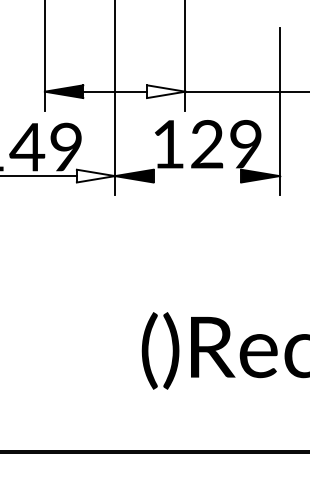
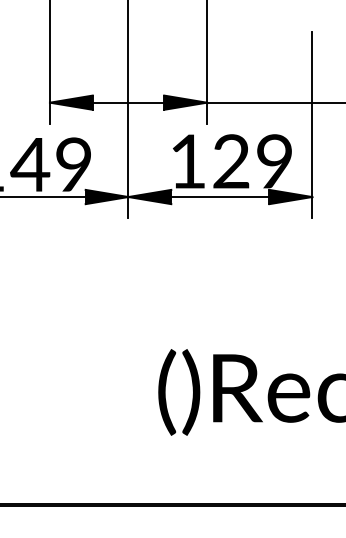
fill: (166, 91) -> (185, 102), added
fill: (95, 175) -> (106, 196), added
line: (197, 176) -> (220, 197), added

